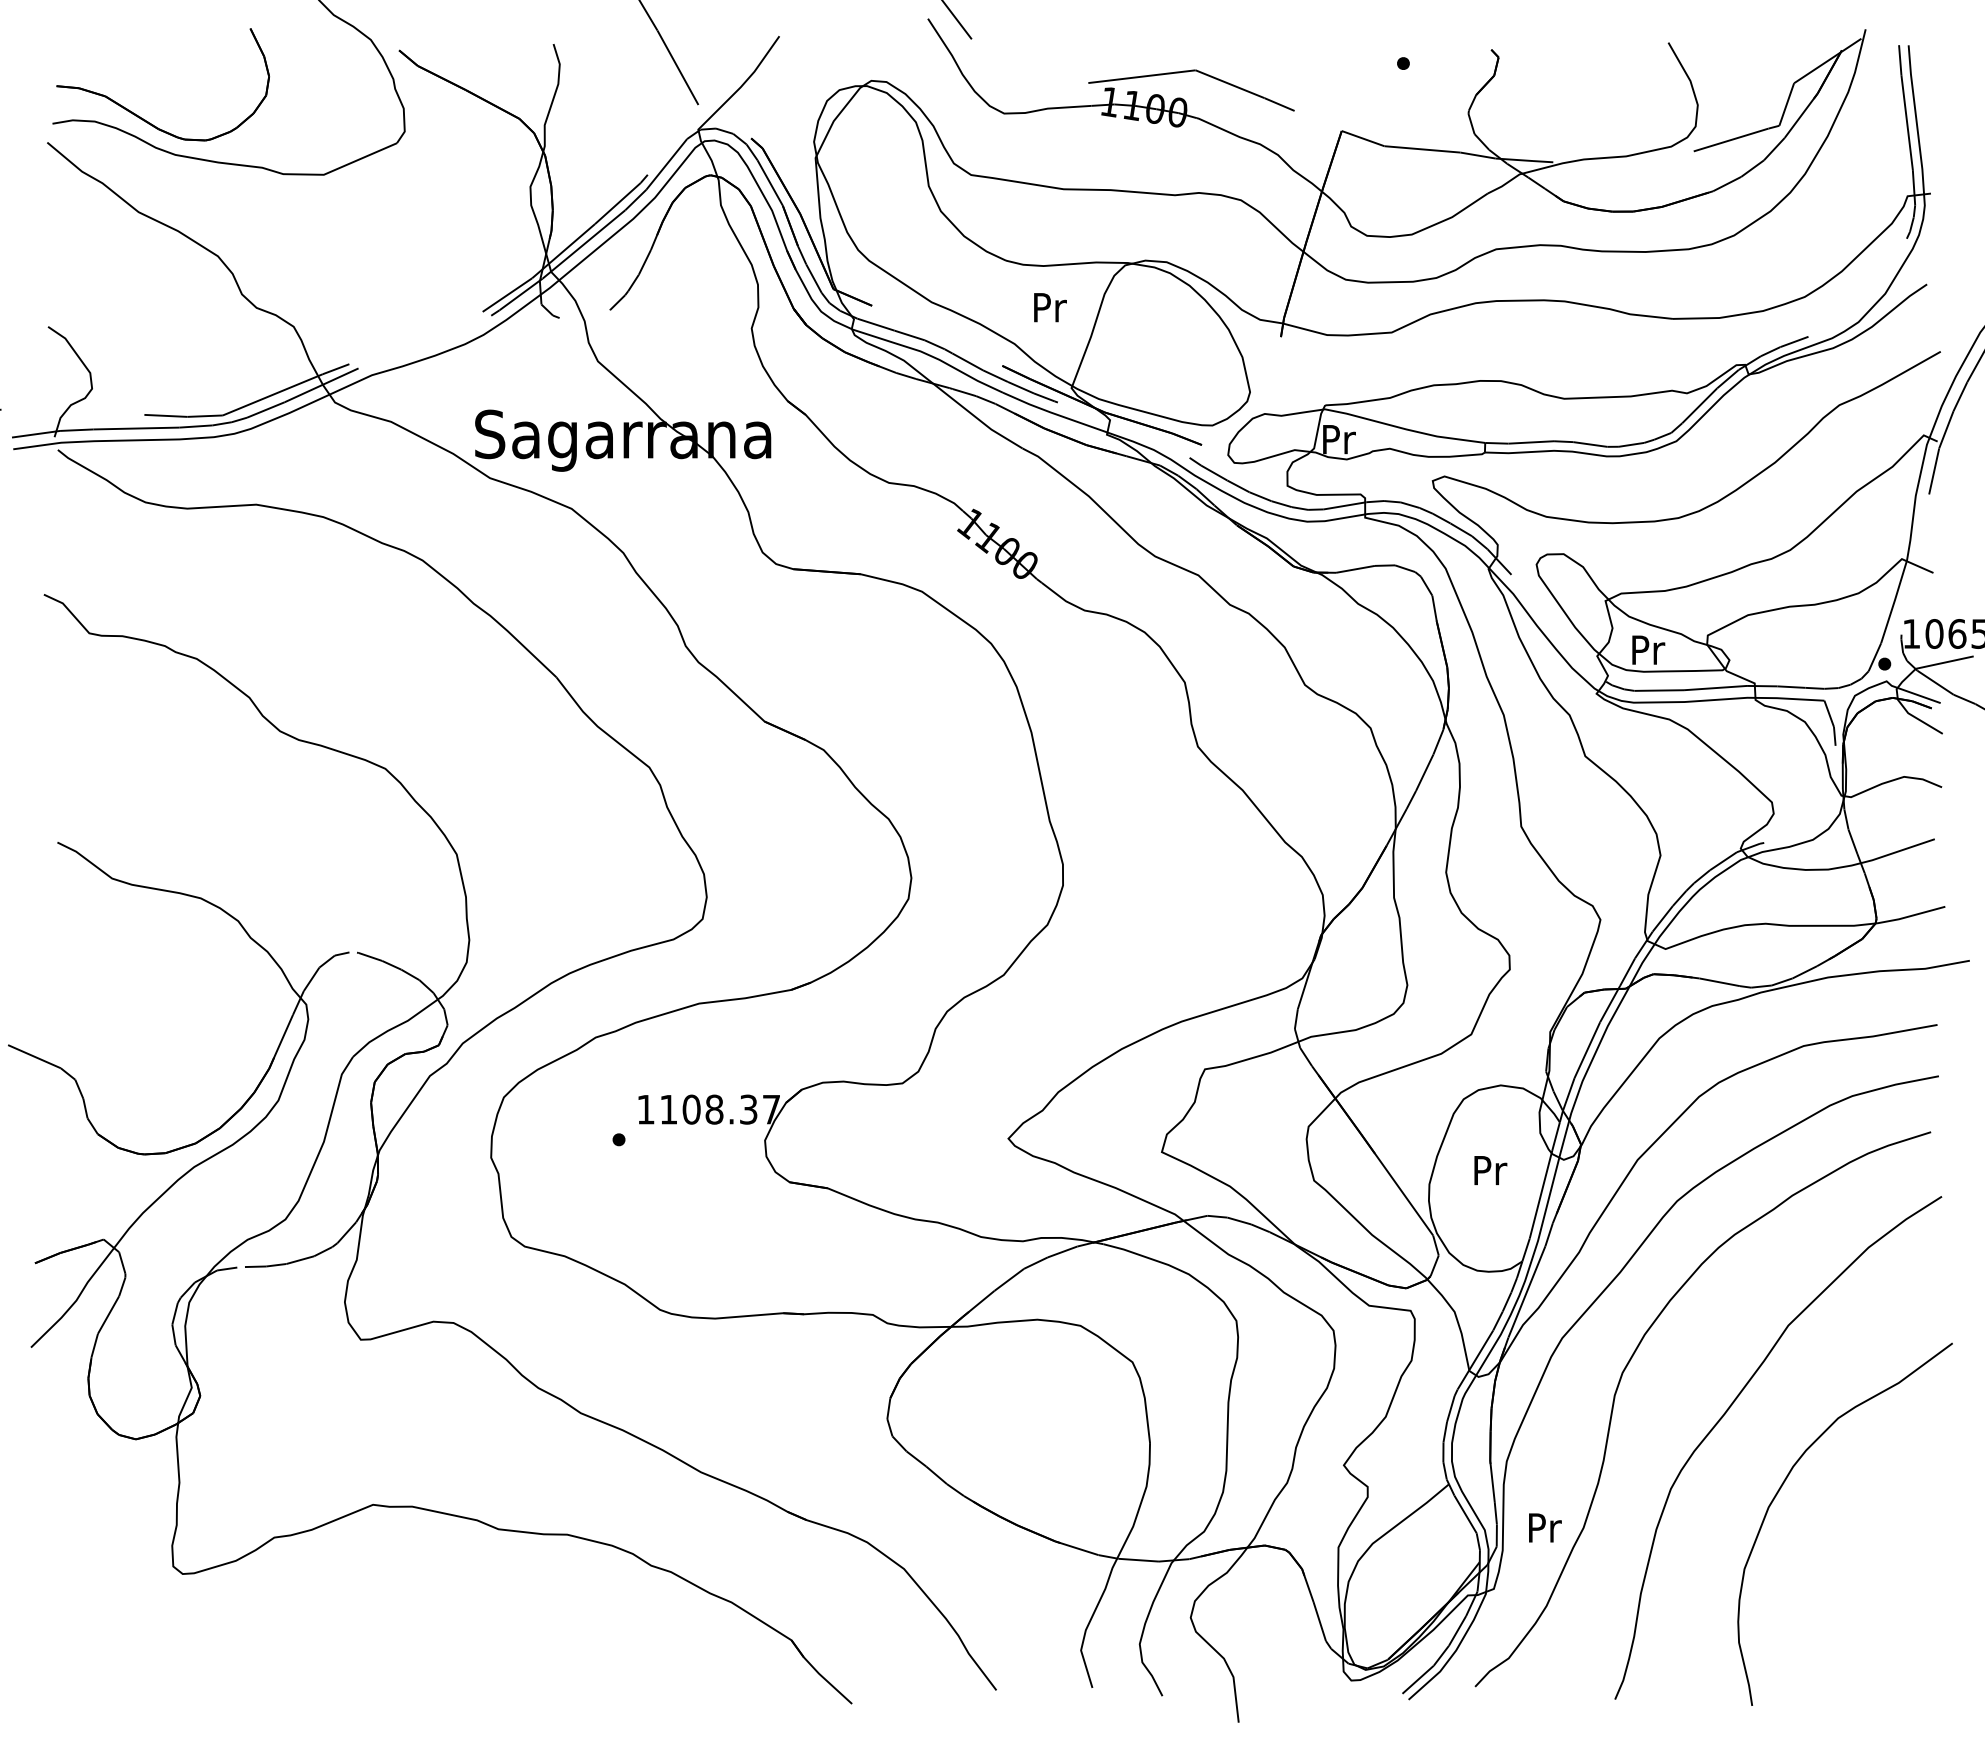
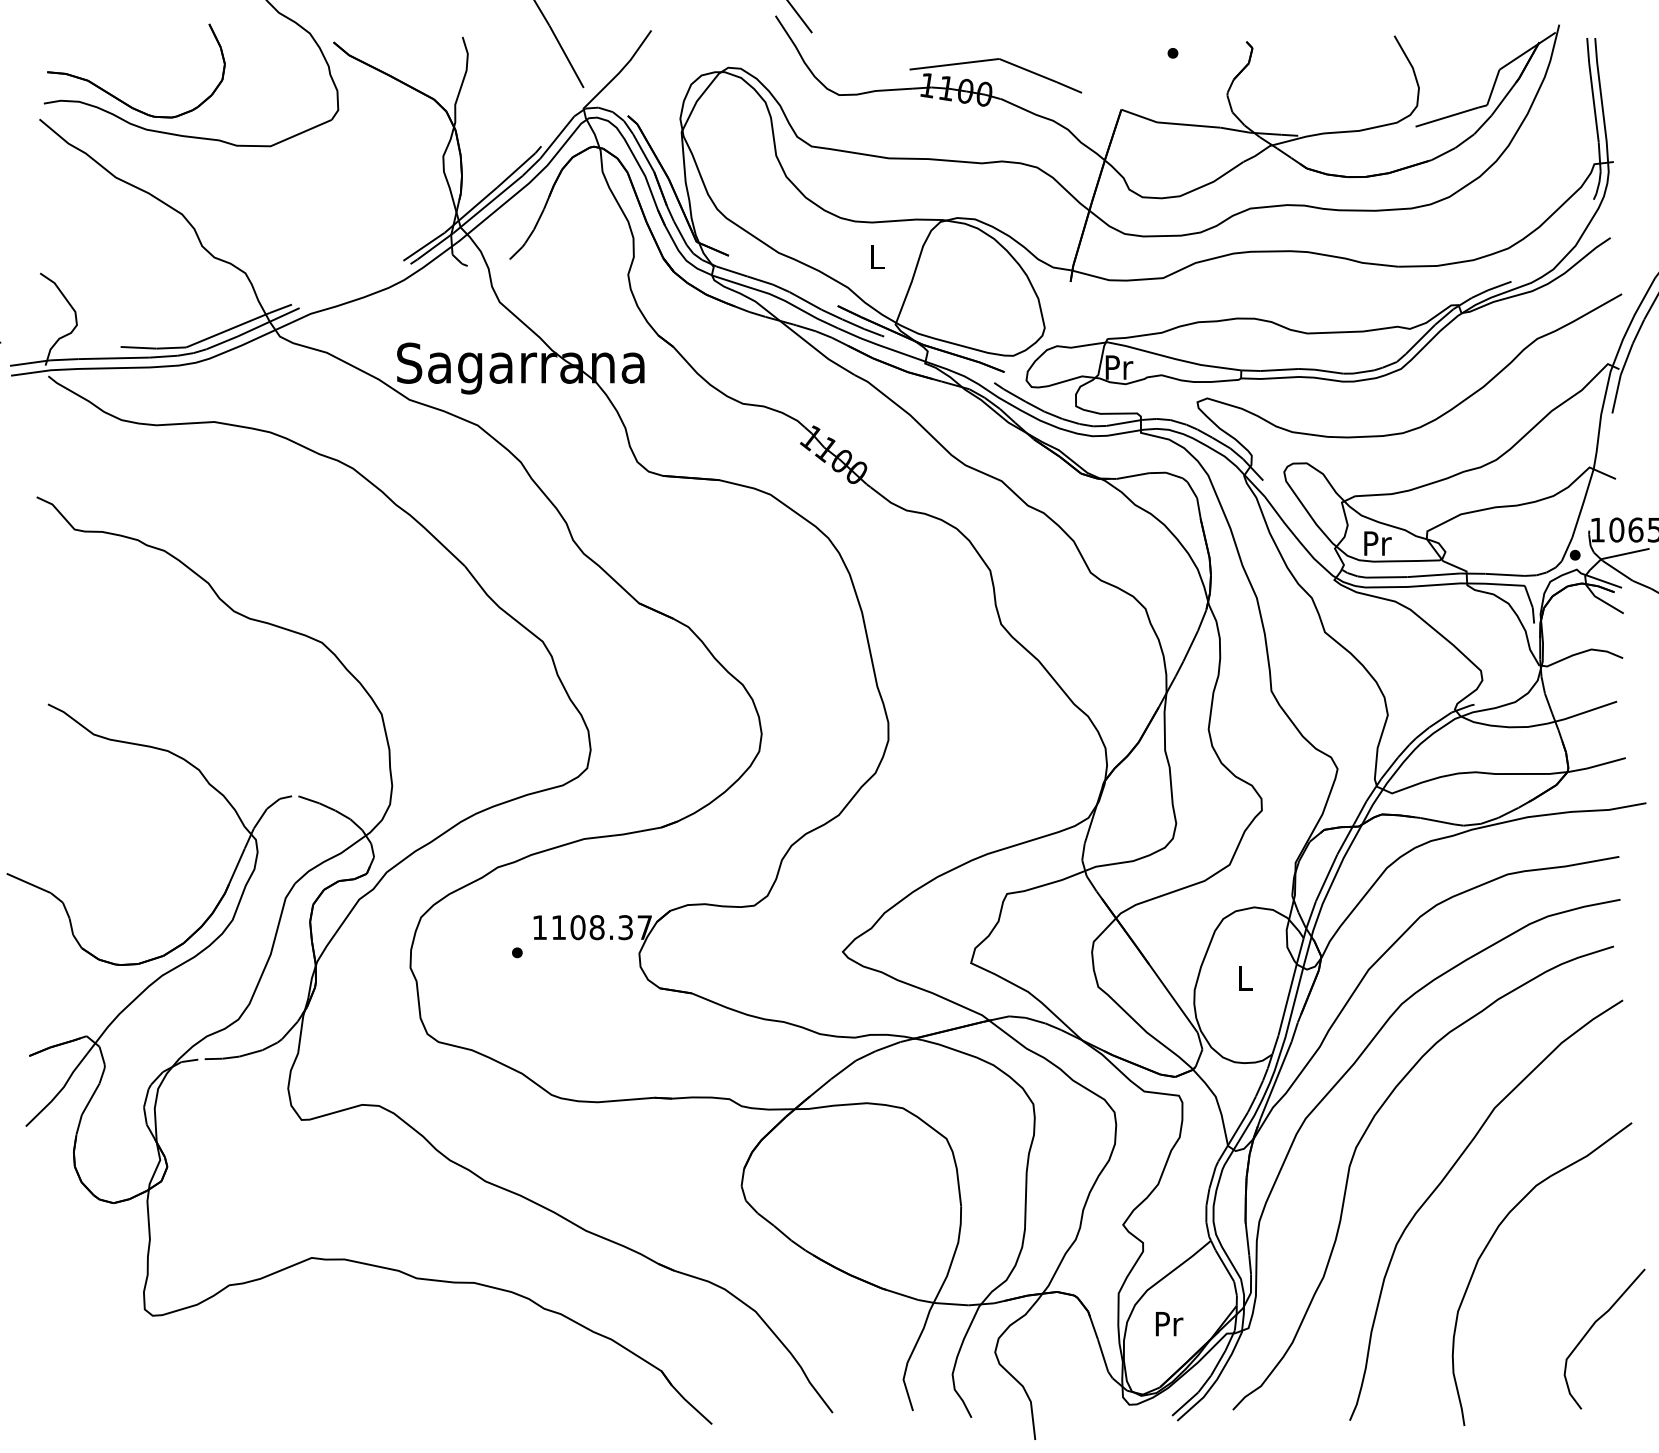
text: (1050, 307) -> (877, 257), Pr -> L
text: (1490, 1170) -> (1245, 978), Pr -> L
text: (1545, 1527) -> (1169, 1323), moved
curve: (1903, 1590) -> (1590, 1329), added

